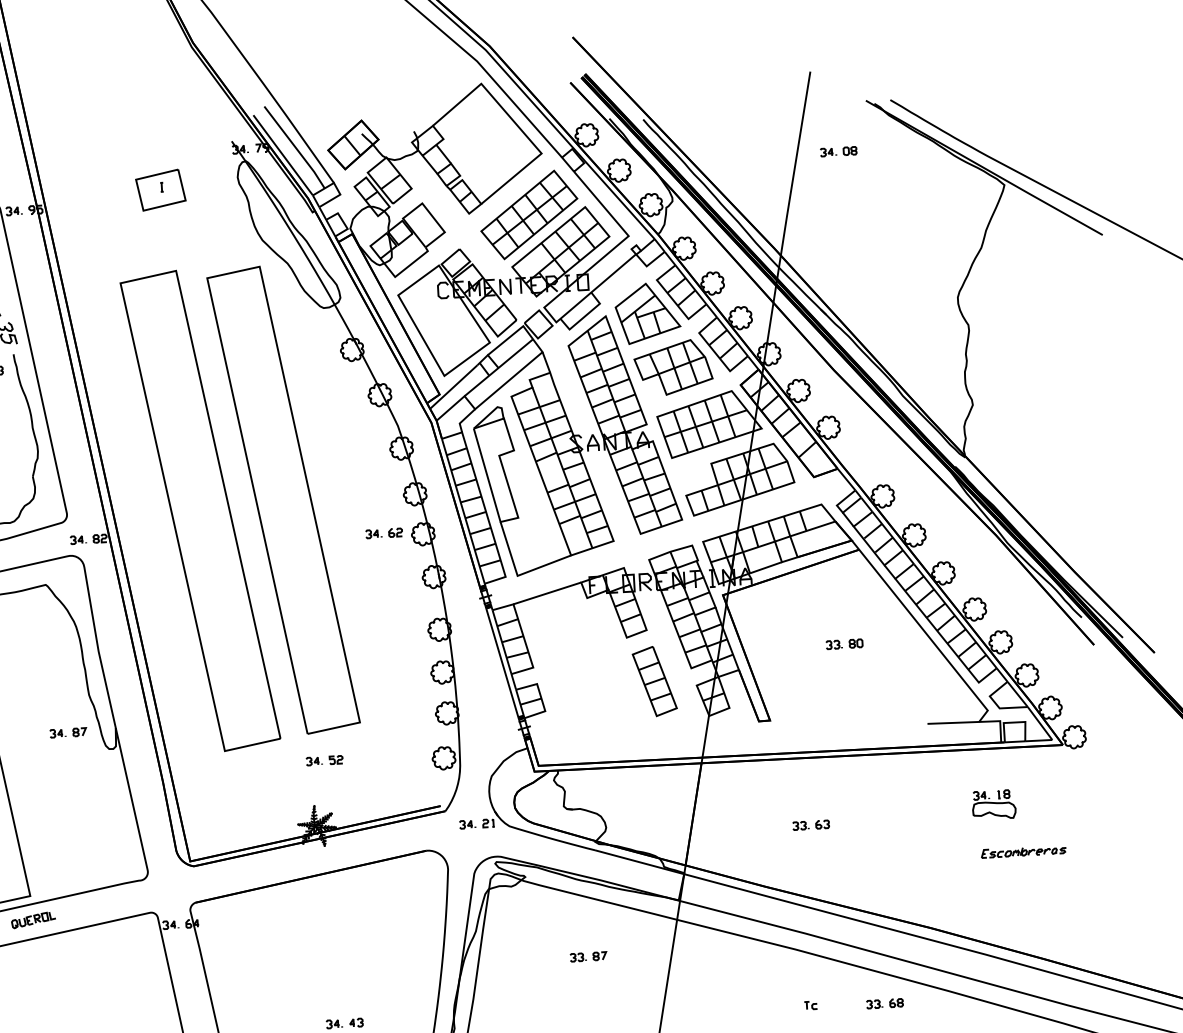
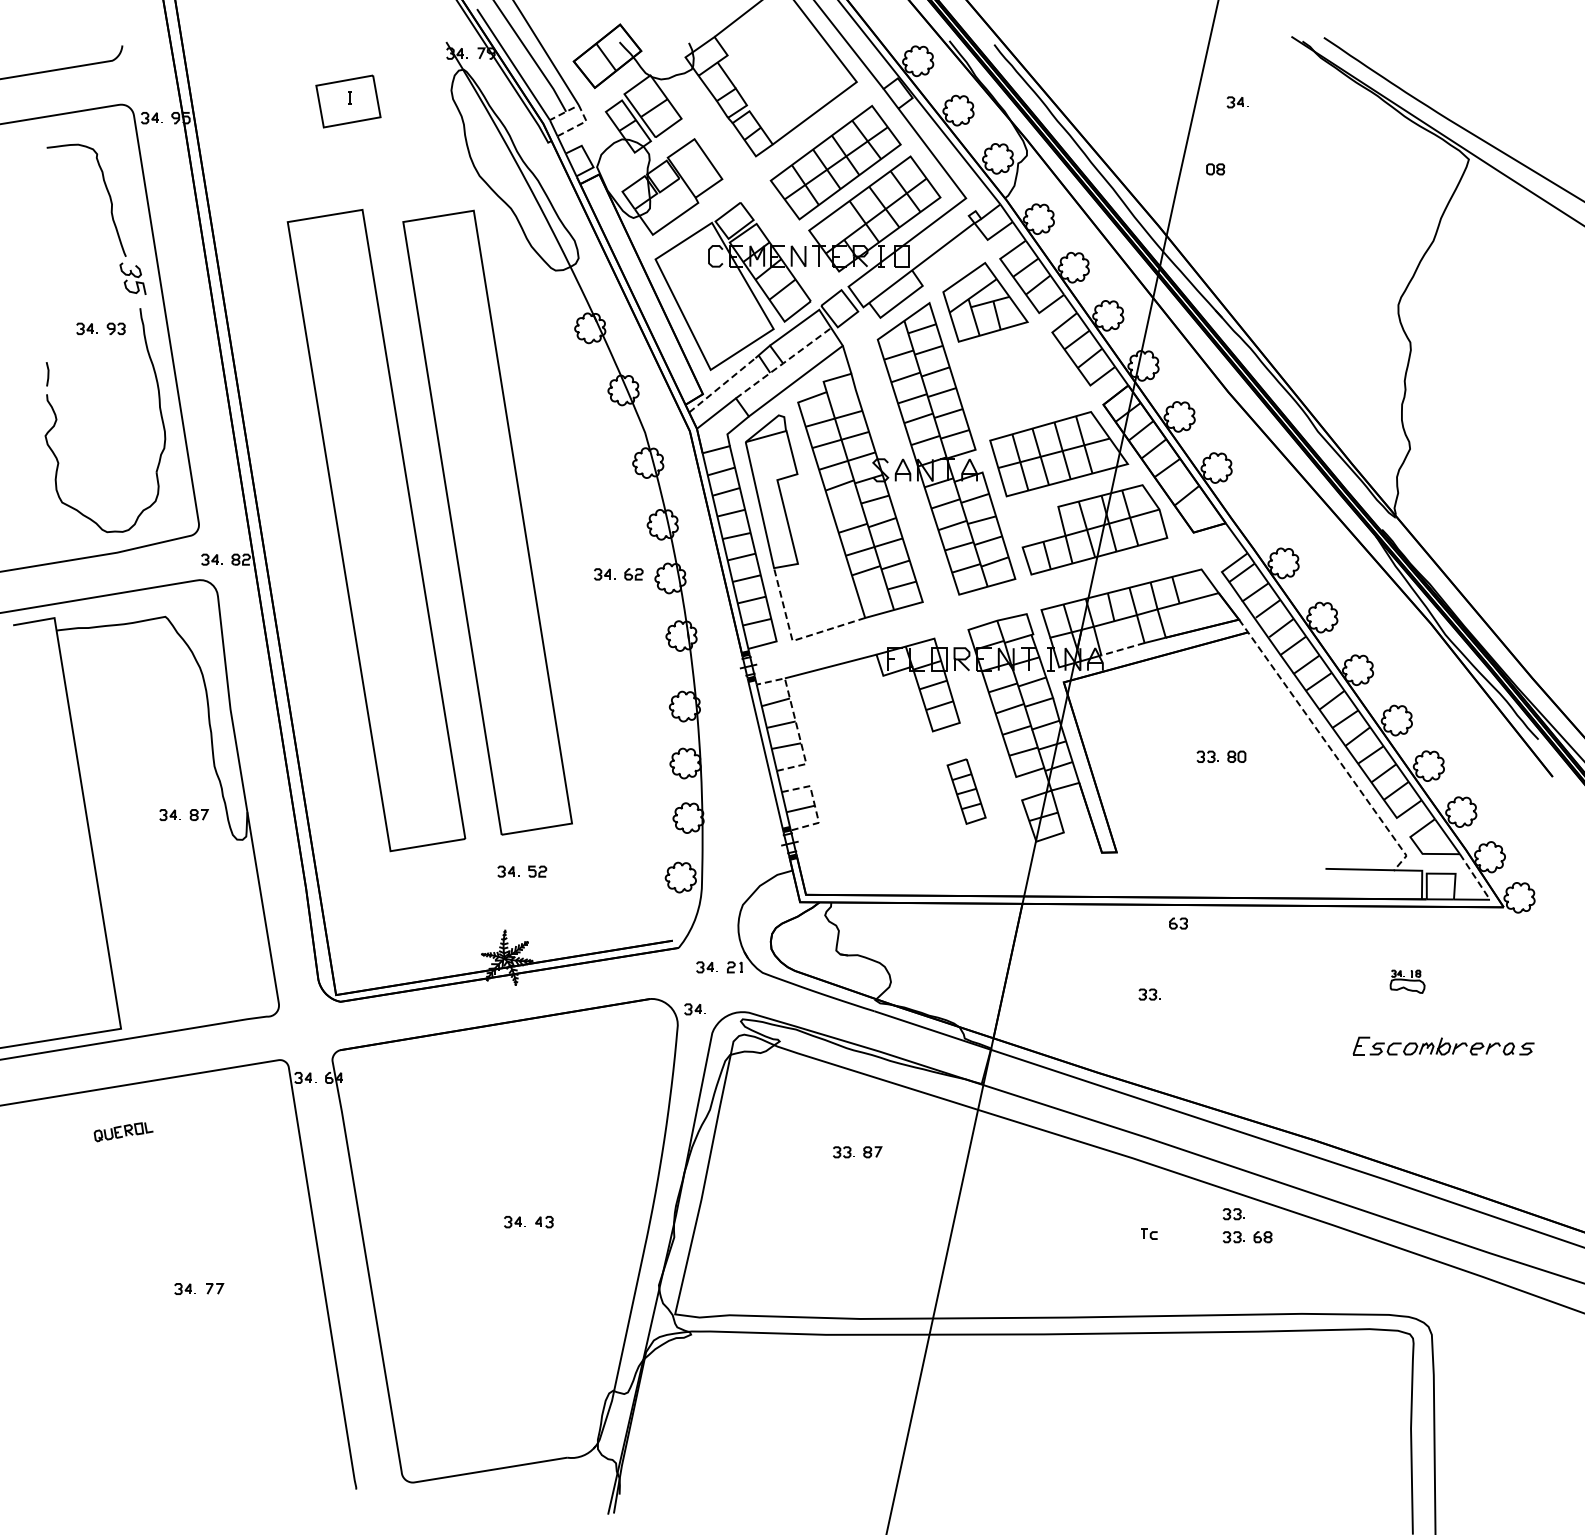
part: (850, 151) -> (1215, 169), moved
line: (337, 189) -> (582, 113), solid -> dashed
line: (498, 367) -> (783, 363), solid -> dashed
part: (673, 367) -> (1015, 376), removed
line: (453, 387) -> (721, 385), solid -> dashed
line: (765, 567) -> (1122, 649), solid -> dashed
line: (517, 576) -> (792, 641), solid -> dashed
line: (925, 631) -> (1329, 746), solid -> dashed
line: (523, 636) -> (795, 721), solid -> dashed
part: (654, 681) -> (966, 791), size x0.7
line: (541, 698) -> (814, 805), solid -> dashed
line: (1040, 723) -> (1475, 877), solid -> dashed
part: (993, 804) -> (1407, 981), size x0.6
part: (822, 824) -> (1178, 923), moved
part: (1023, 851) -> (1443, 1045), size x1.6
part: (459, 856) -> (694, 1009), added
part: (33, 920) -> (123, 1132), moved
part: (873, 987) -> (1233, 1214), added

